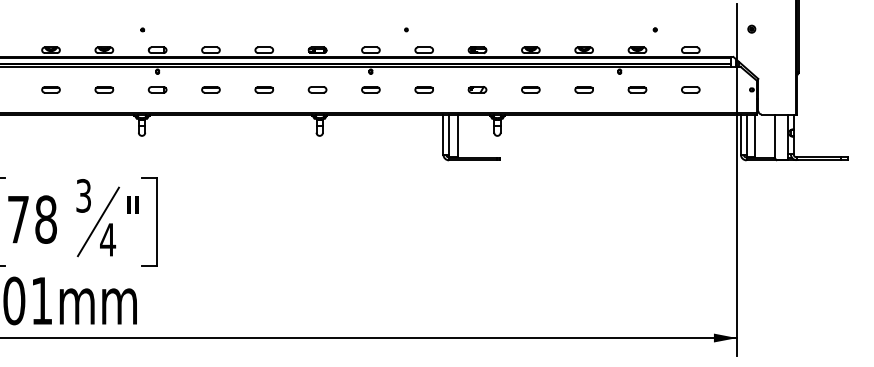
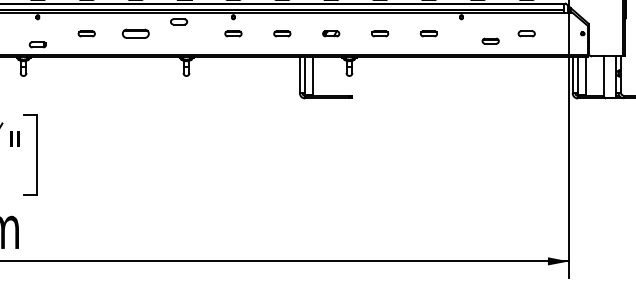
part: (157, 89) -> (37, 44), moved
part: (263, 89) -> (134, 33), size x1.6
part: (317, 89) -> (178, 21), moved
part: (637, 89) -> (490, 40), moved

